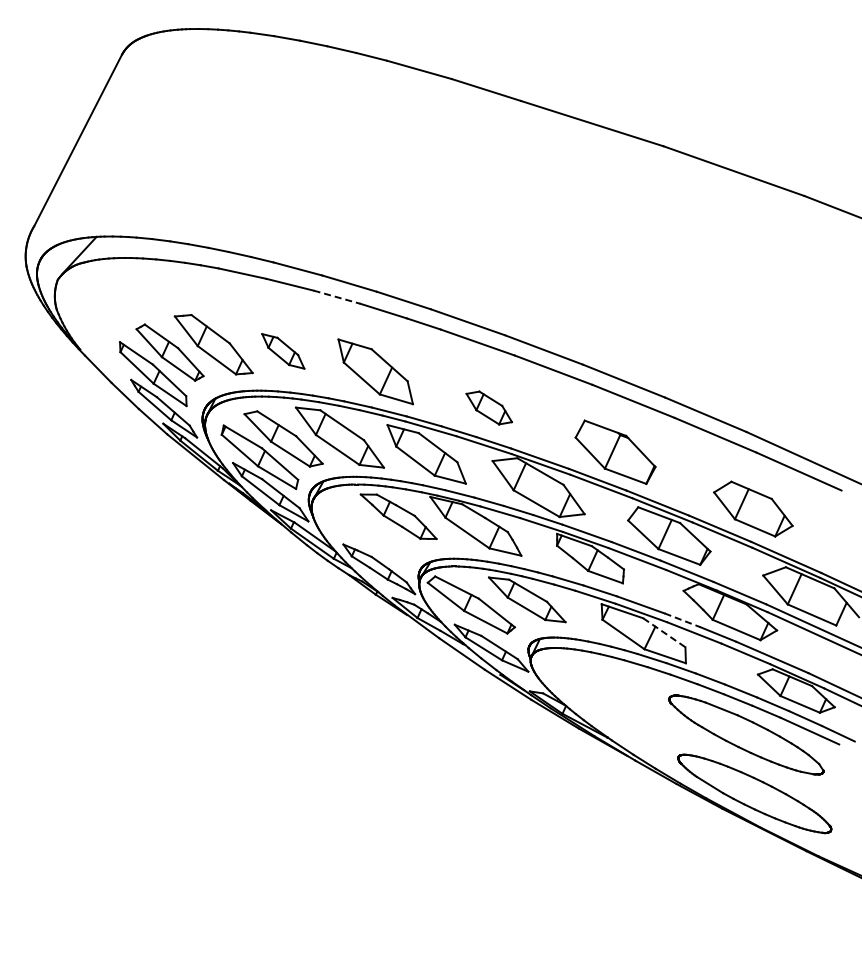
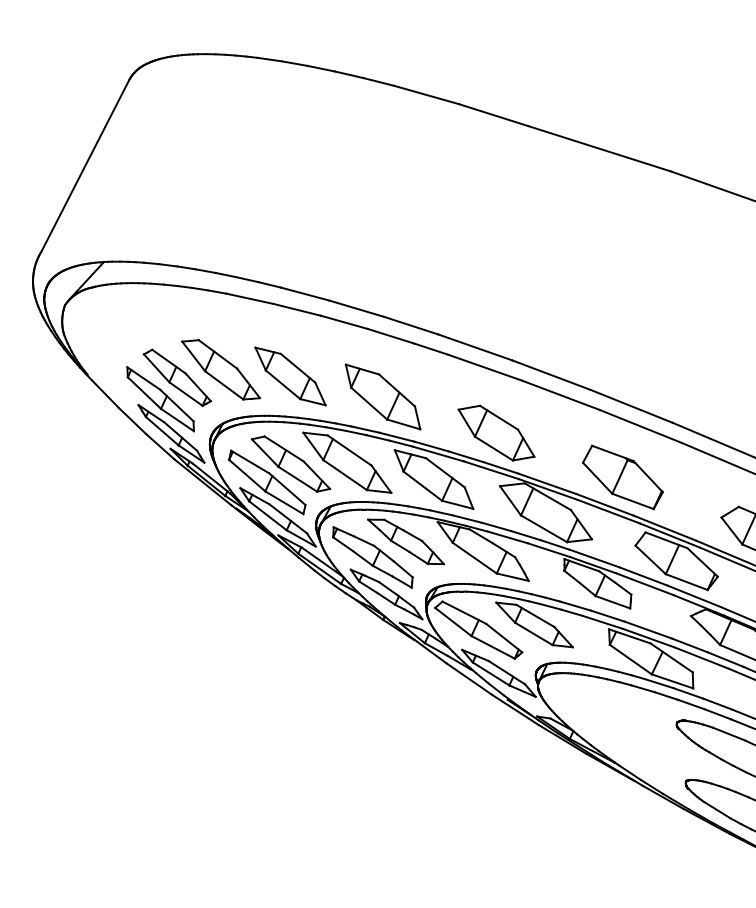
line: (337, 297) -> (344, 322), dashed -> solid
part: (283, 351) -> (290, 376), size x1.67
part: (489, 407) -> (496, 432), size x1.67
part: (365, 532) -> (372, 557), added
line: (683, 620) -> (690, 645), dashed -> solid
line: (664, 632) -> (671, 657), dashed -> solid

